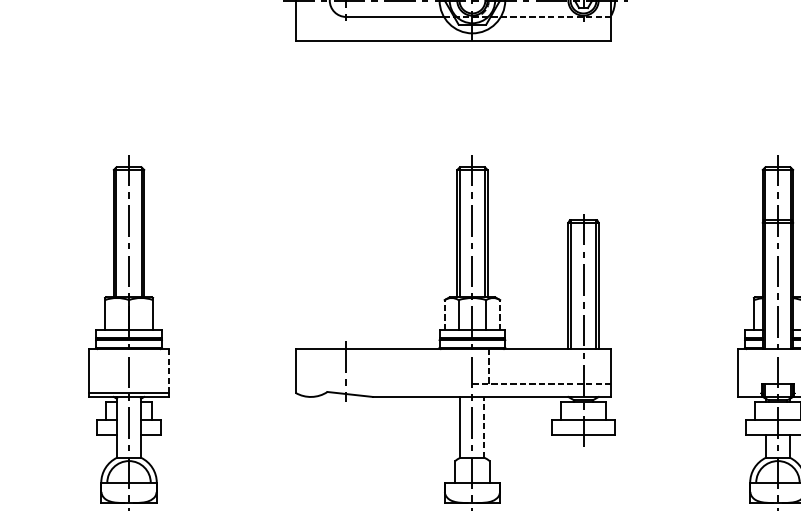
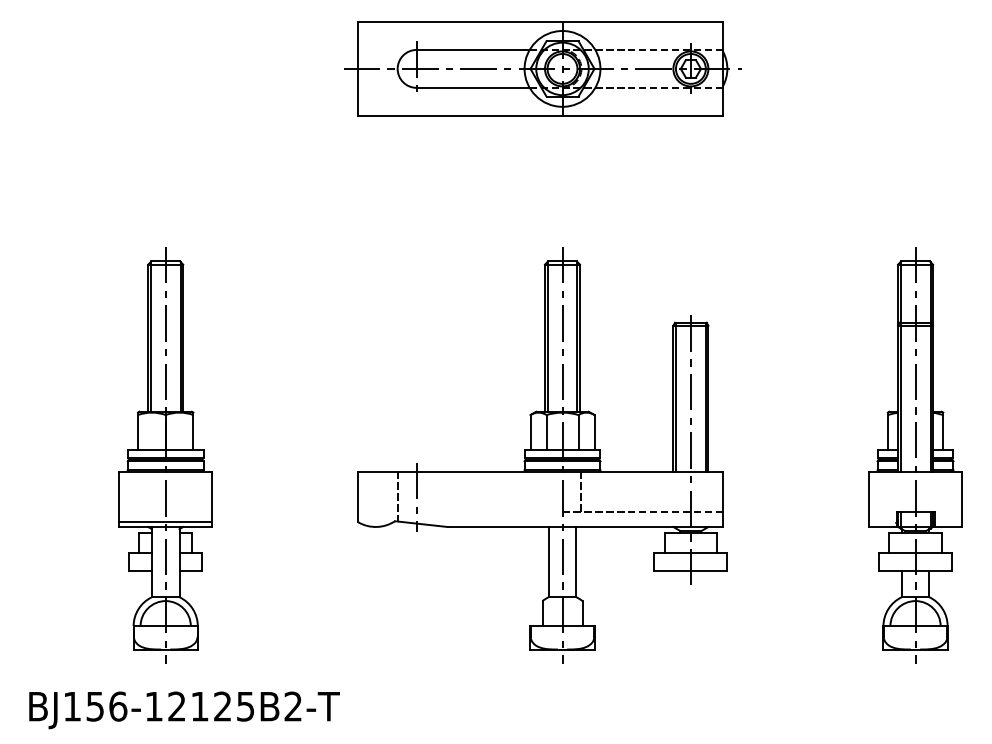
line: (444, 314) -> (530, 431), dashed -> solid
line: (500, 314) -> (594, 431), dashed -> solid
line: (329, 370) -> (397, 496), added
line: (169, 371) -> (212, 497), dashed -> solid
line: (484, 426) -> (576, 561), dashed -> solid

